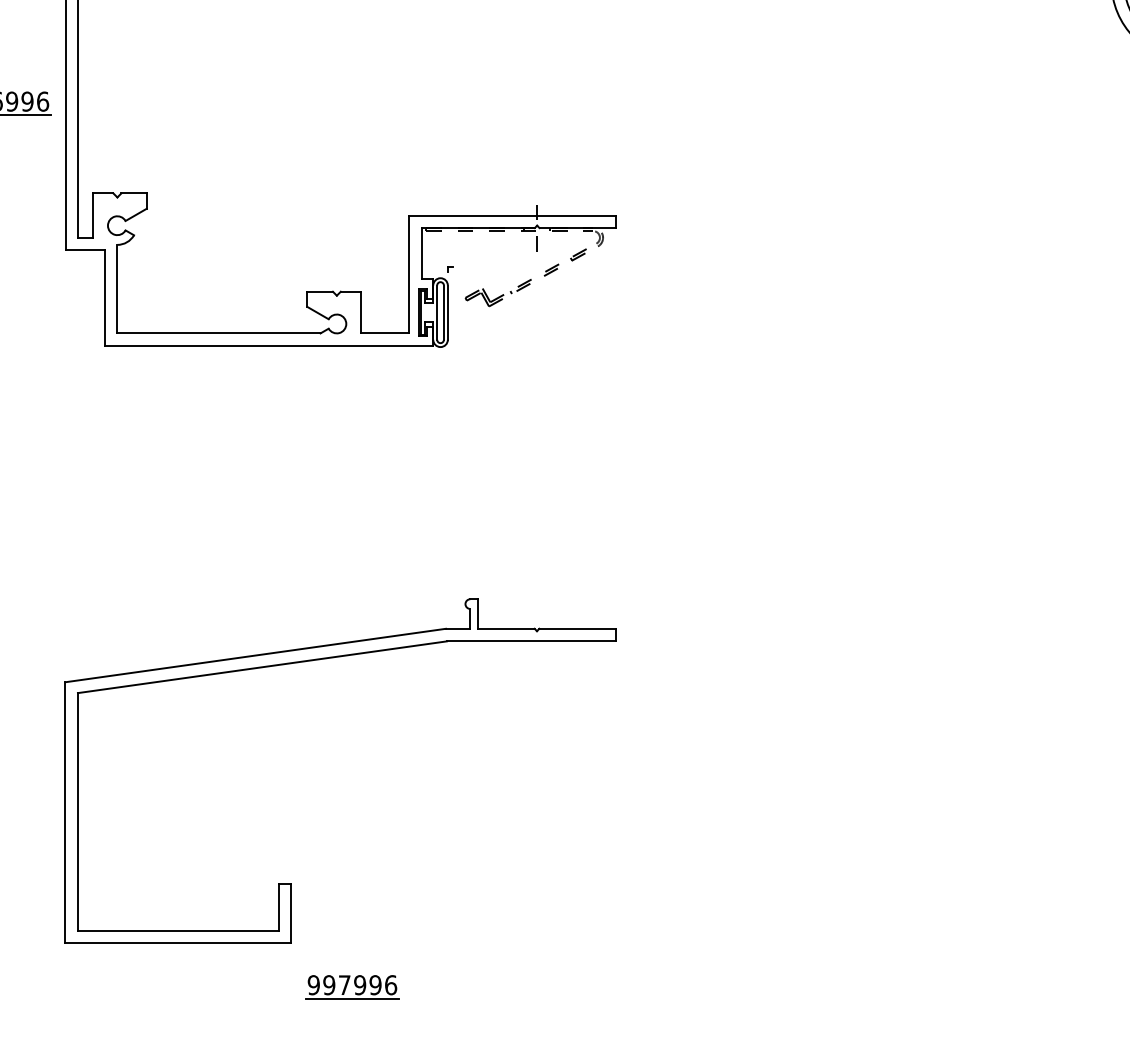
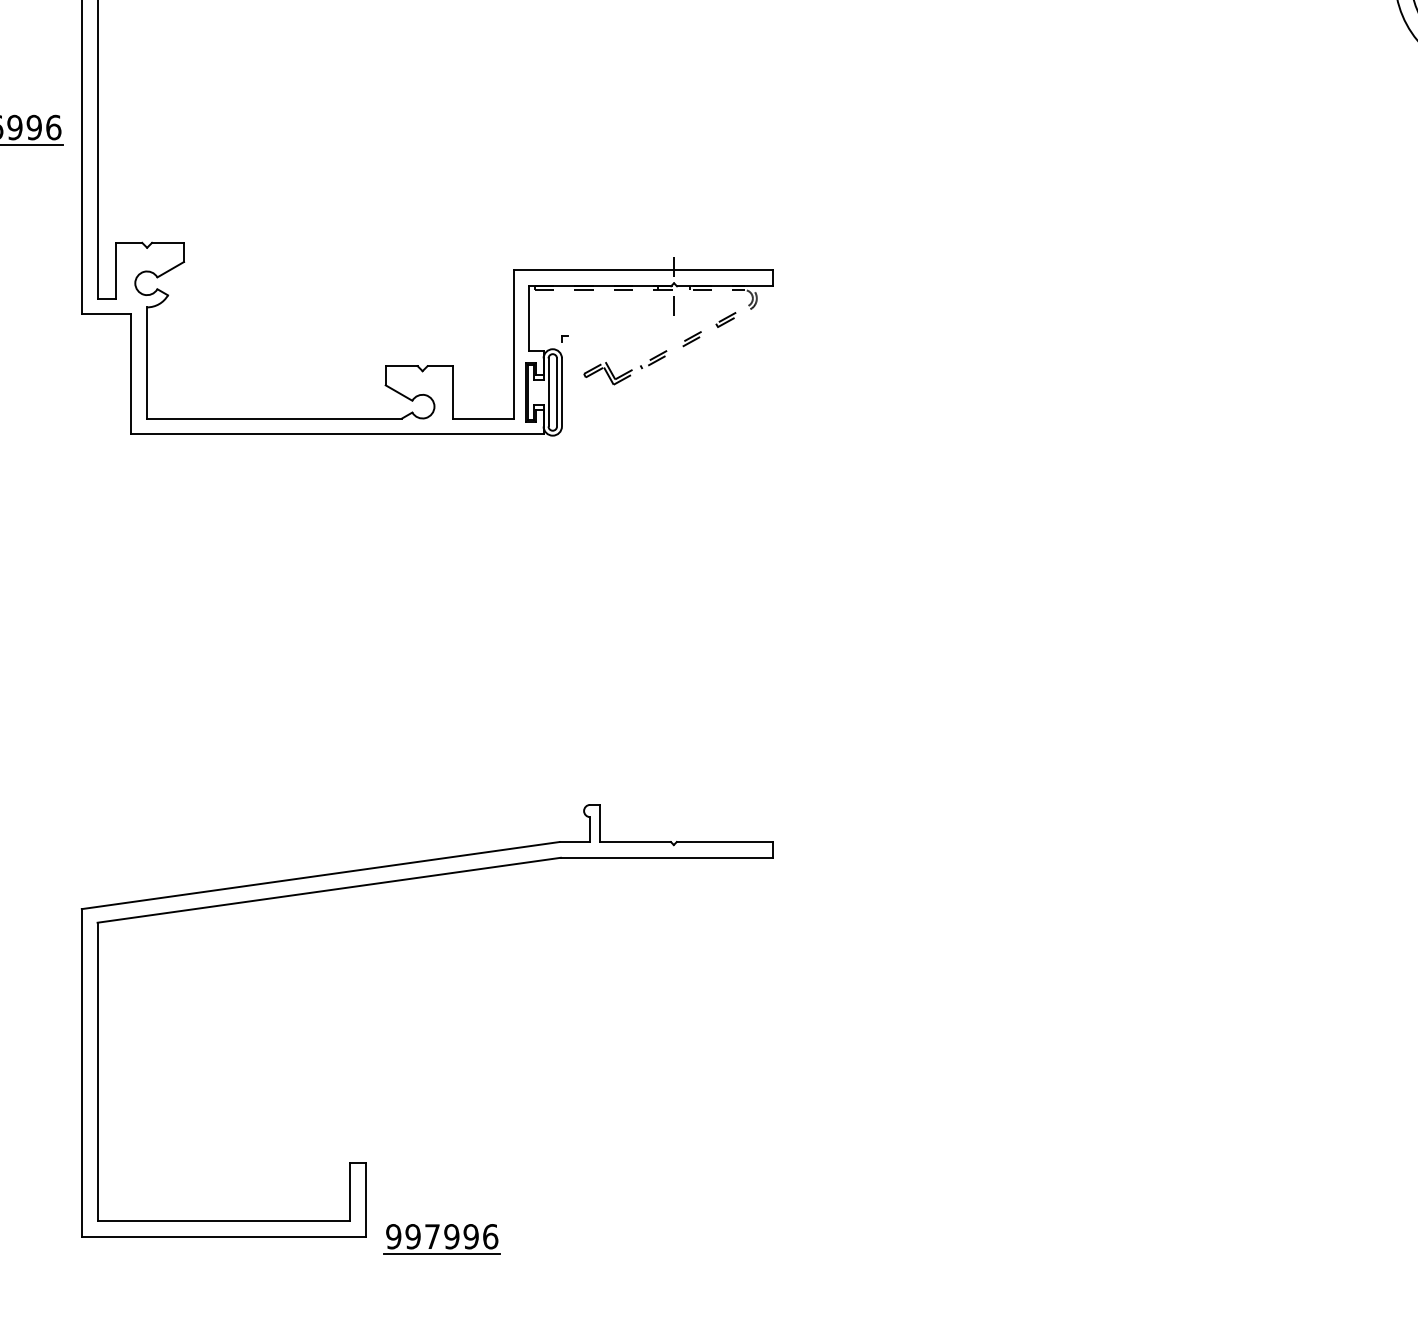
part: (326, 659) -> (409, 880), moved

